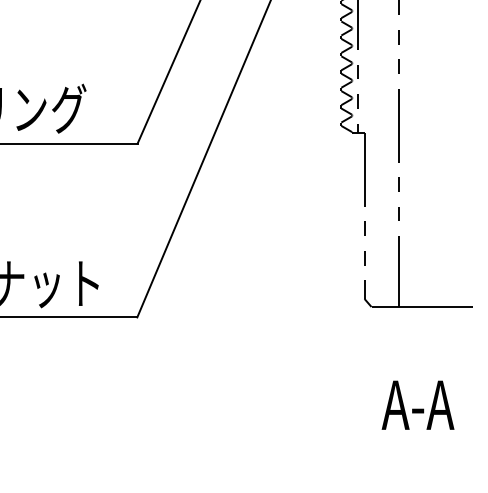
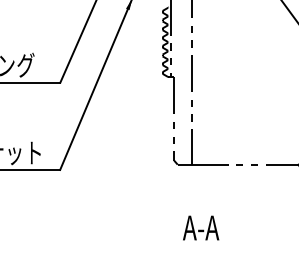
text: (418, 404) -> (201, 227), moved

